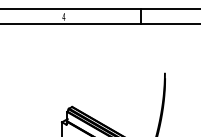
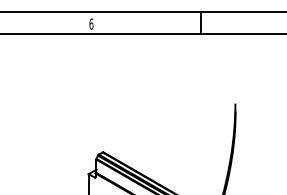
text: (64, 16) -> (91, 23), 4 -> 6

